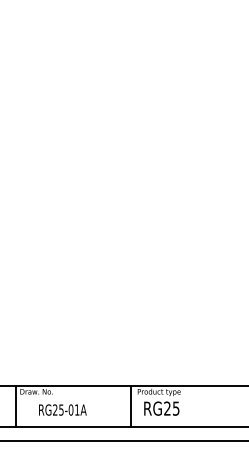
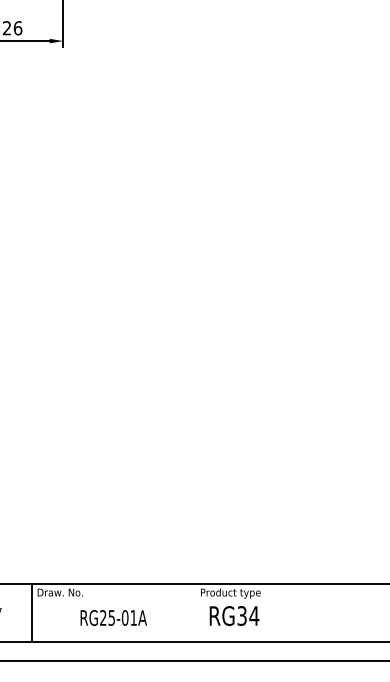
line: (131, 406) -> (191, 612), removed
text: (172, 408) -> (248, 616), RG25 -> RG34
text: (62, 409) -> (113, 617), moved

